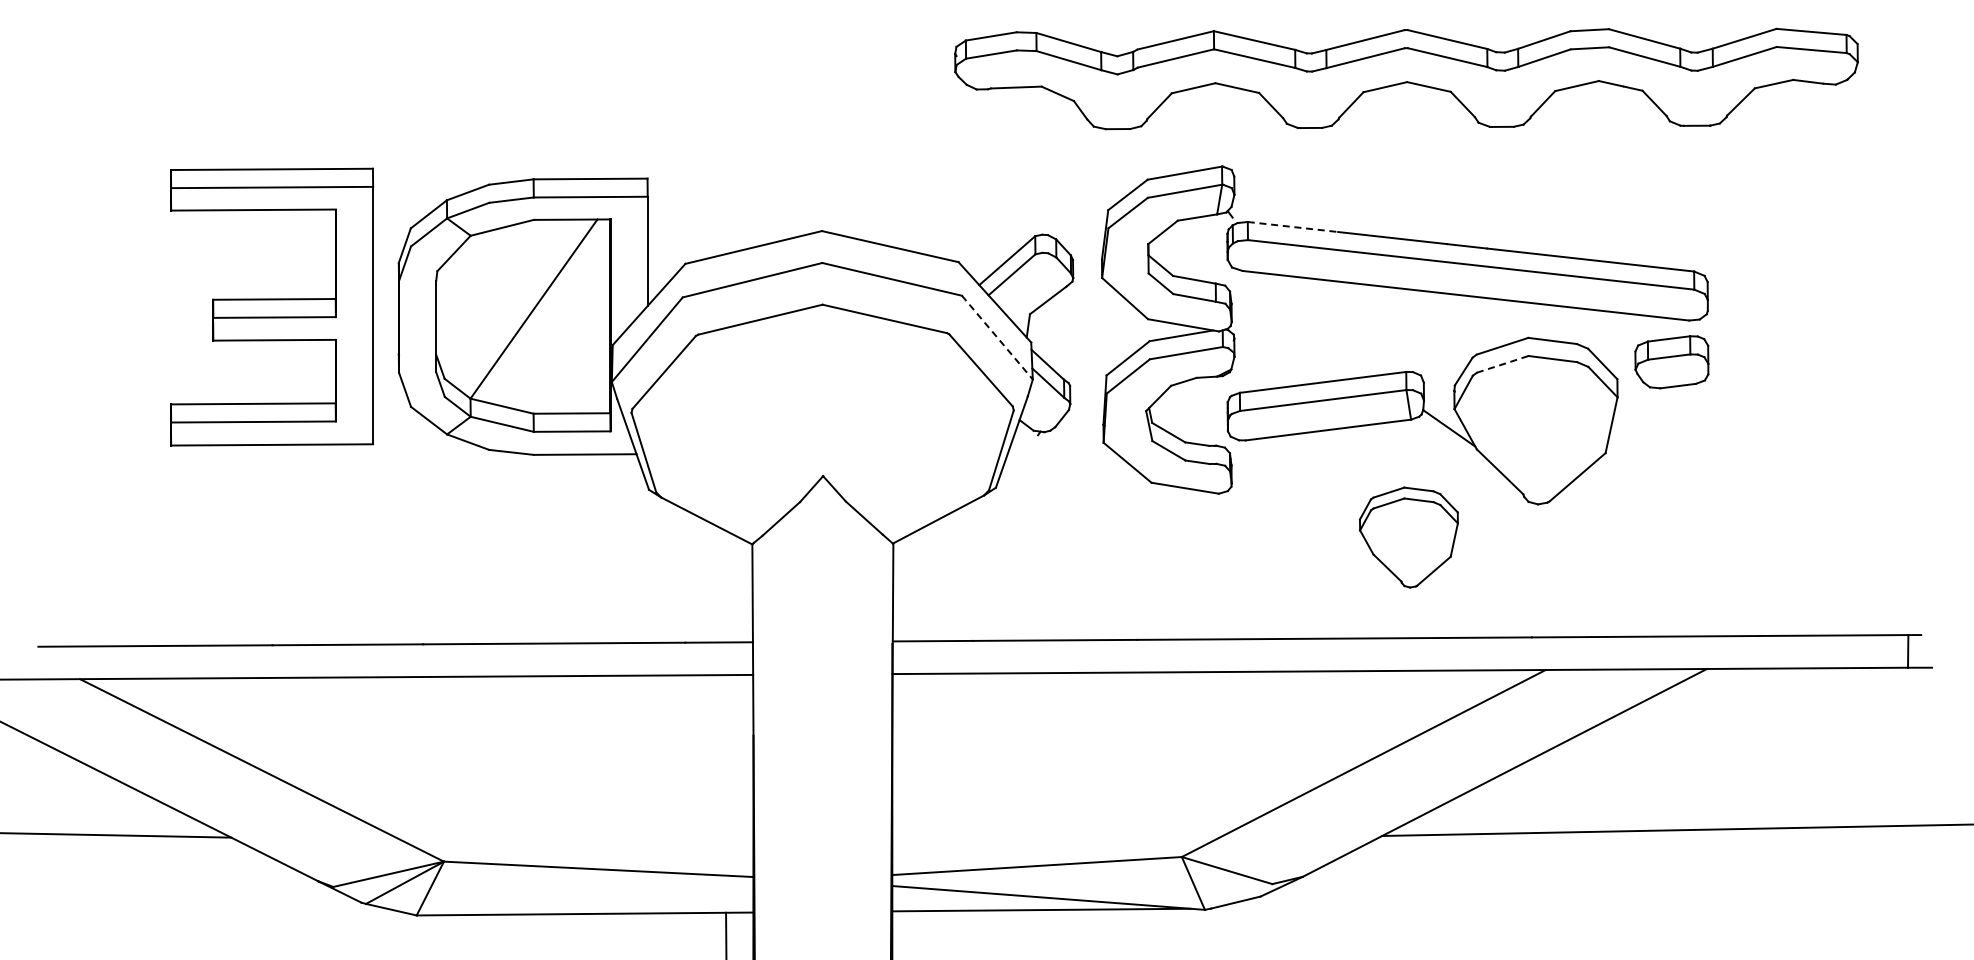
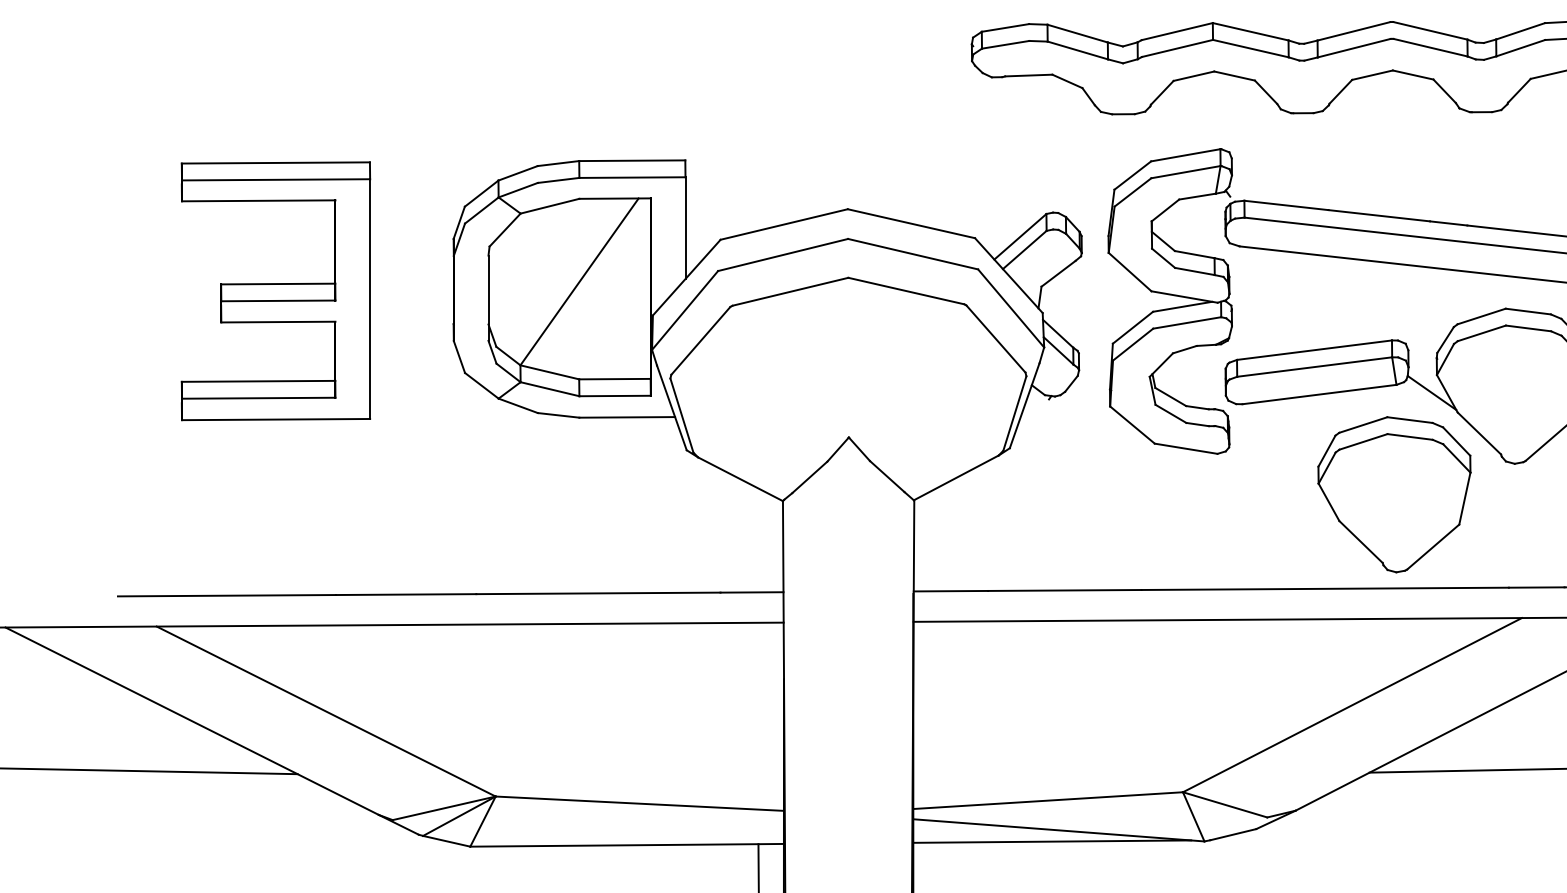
line: (1293, 227) -> (1286, 205), dashed -> solid
part: (272, 306) -> (276, 290), moved
line: (997, 337) -> (1011, 308), dashed -> solid
line: (1503, 364) -> (1482, 333), dashed -> solid
part: (1408, 537) -> (1394, 494), size x1.67

